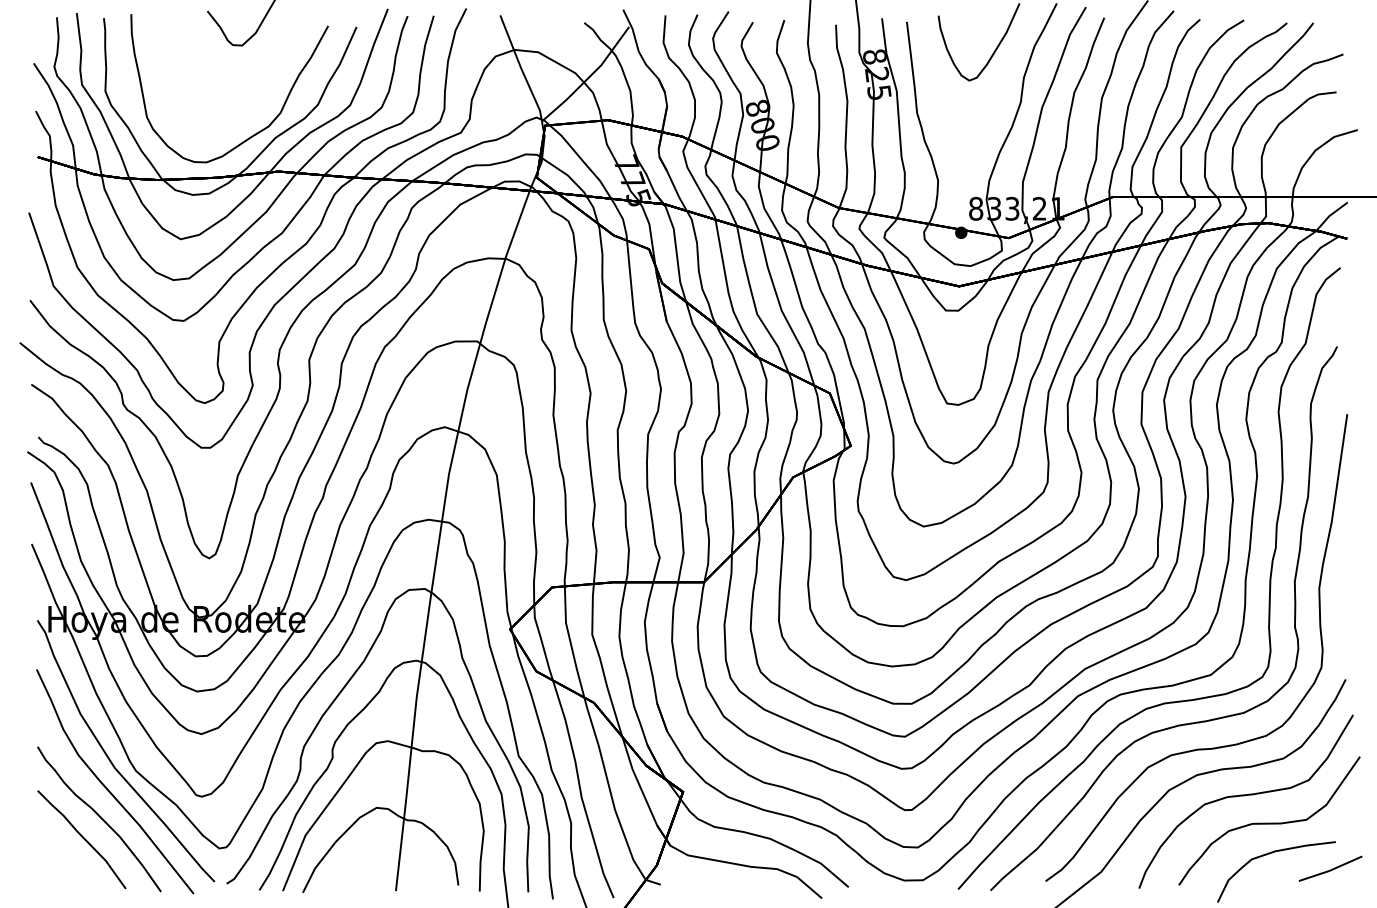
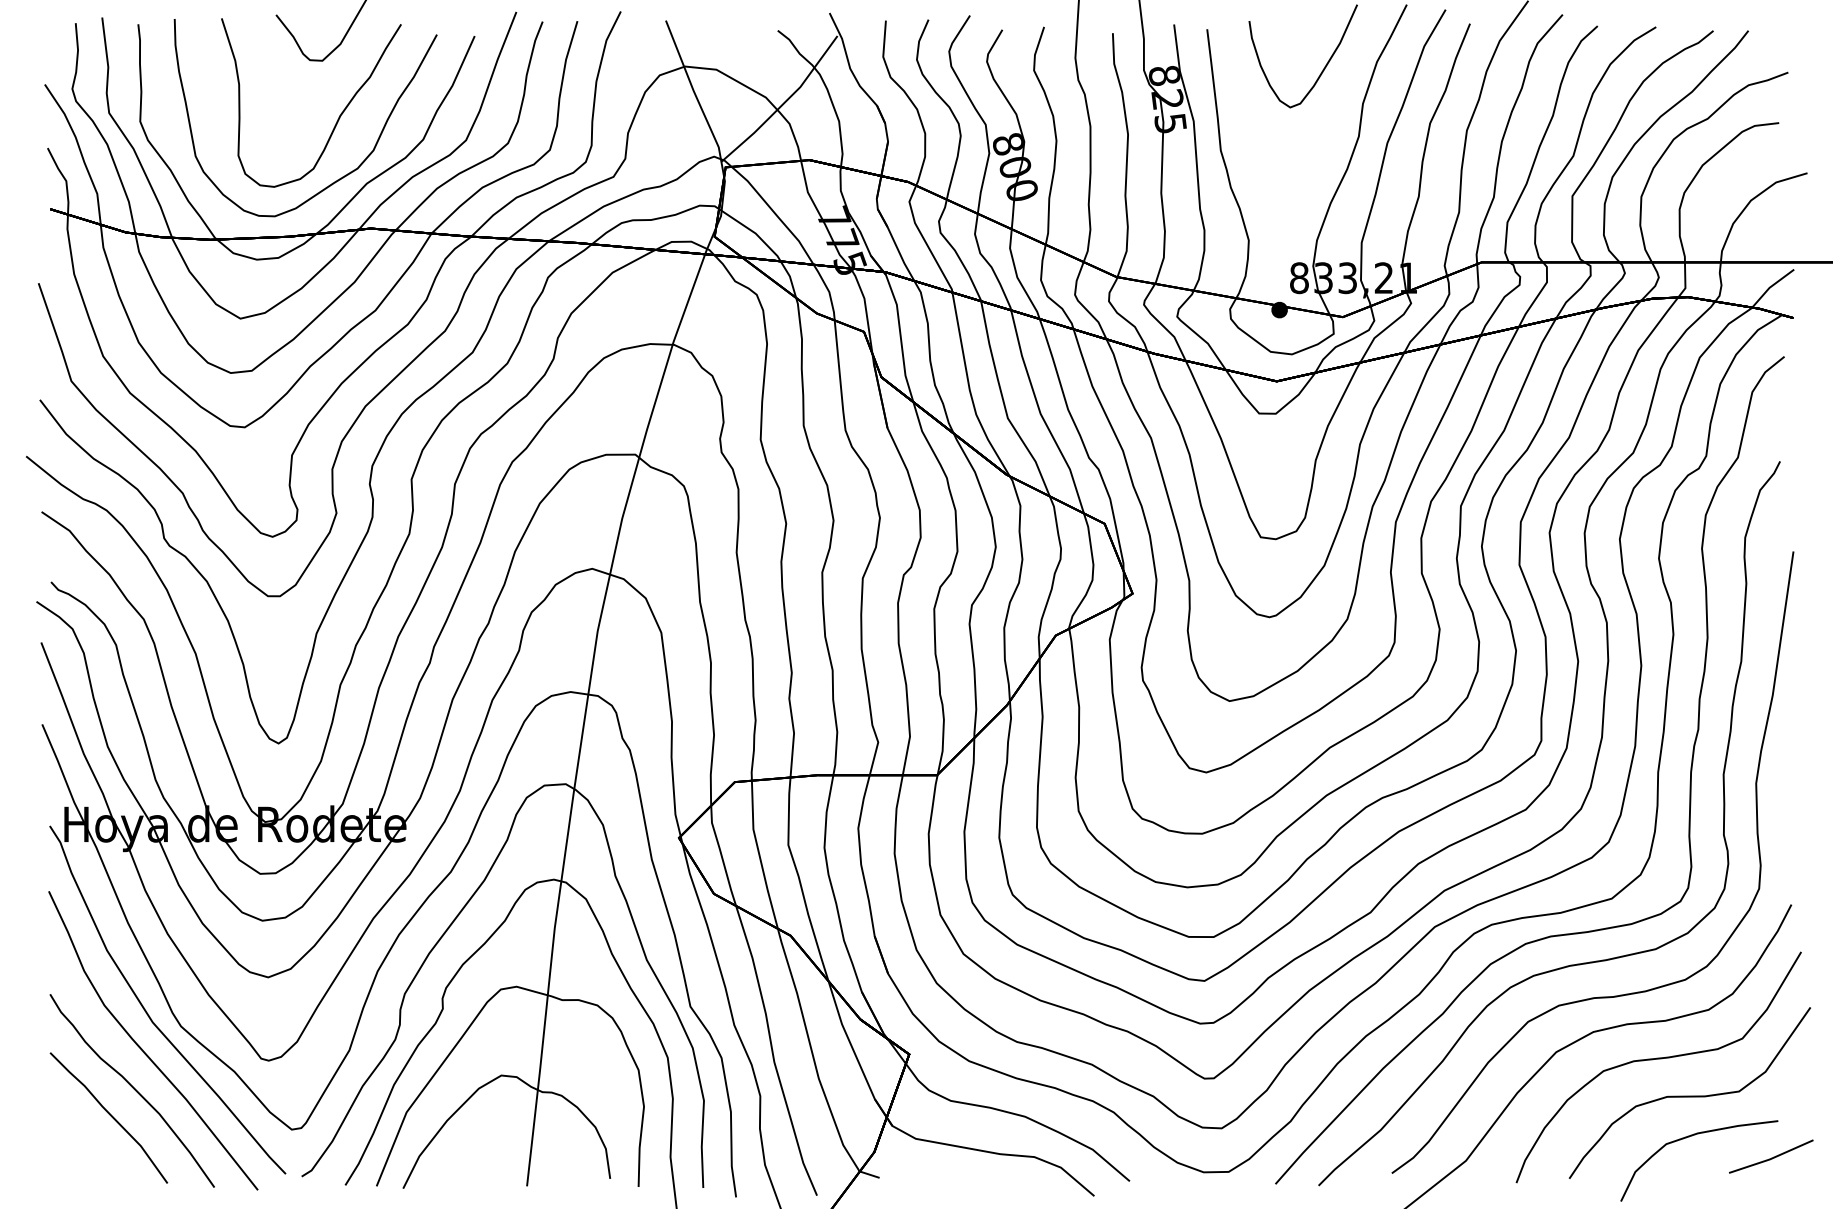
part: (253, 88) -> (337, 117), added

